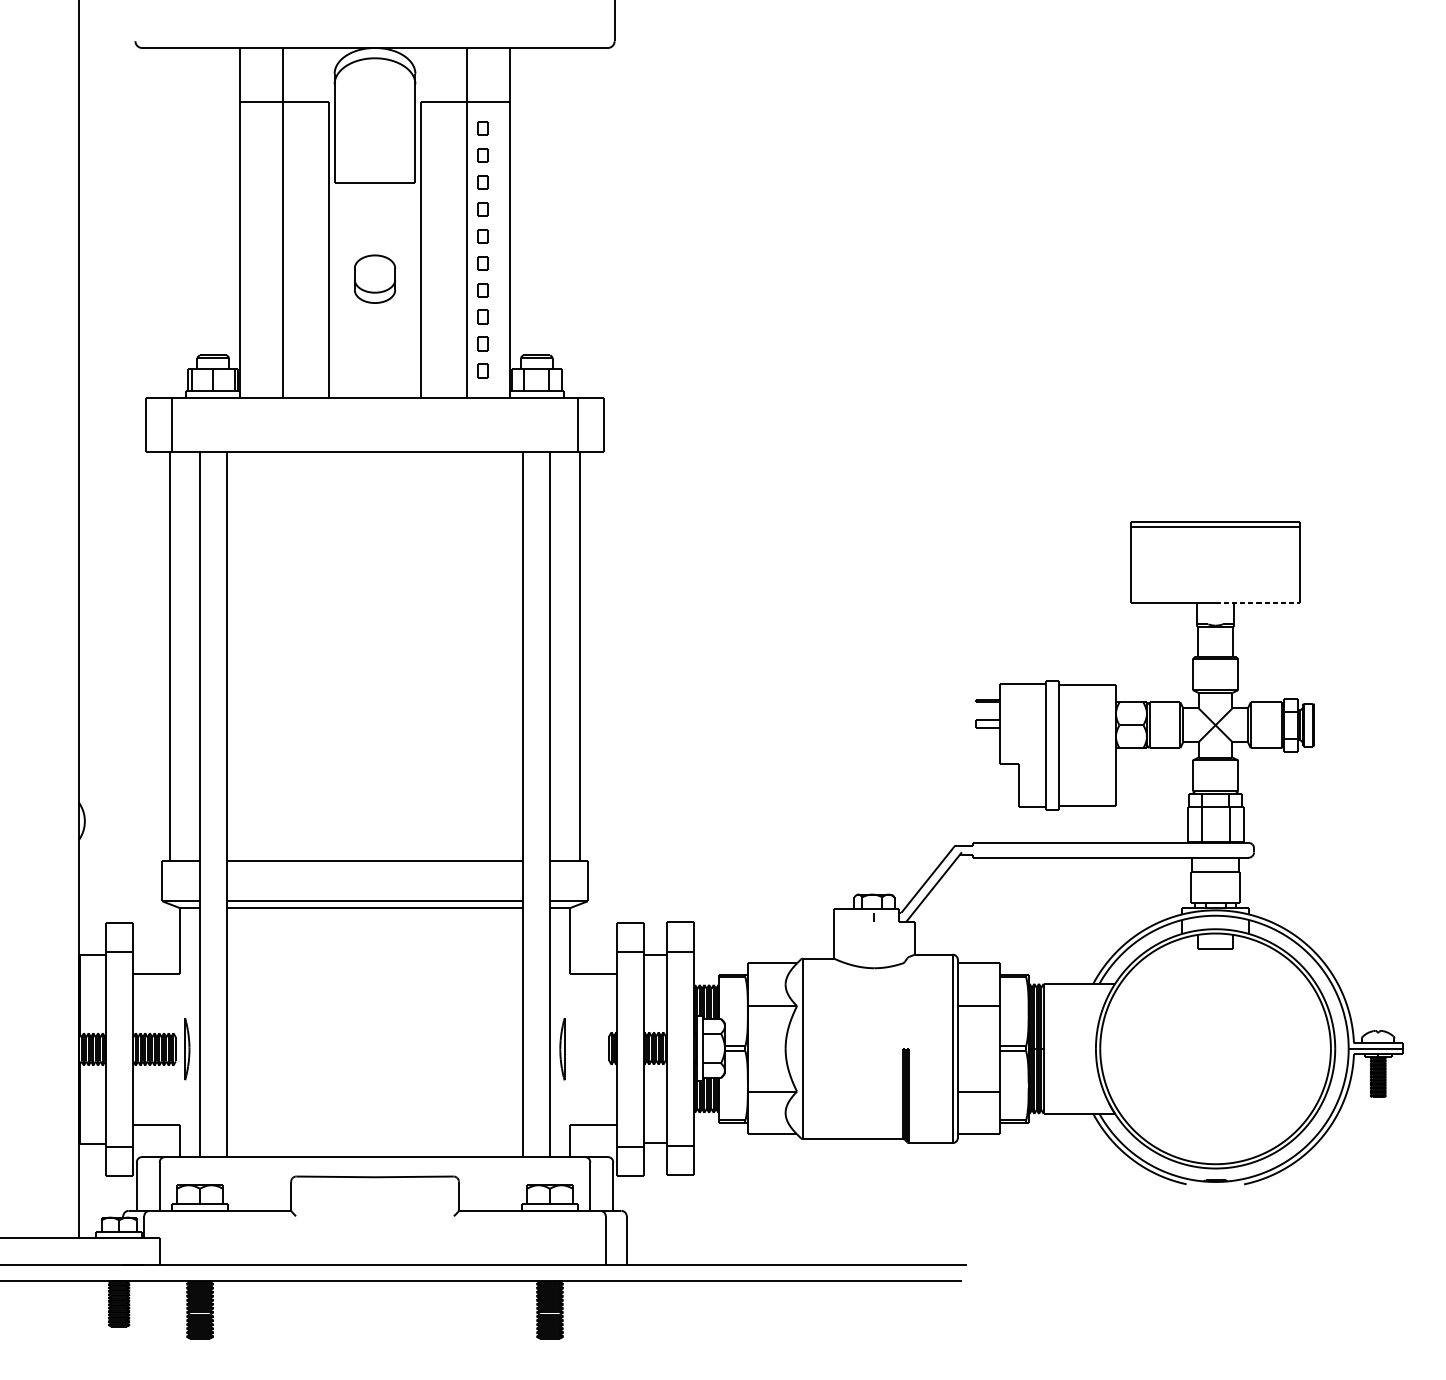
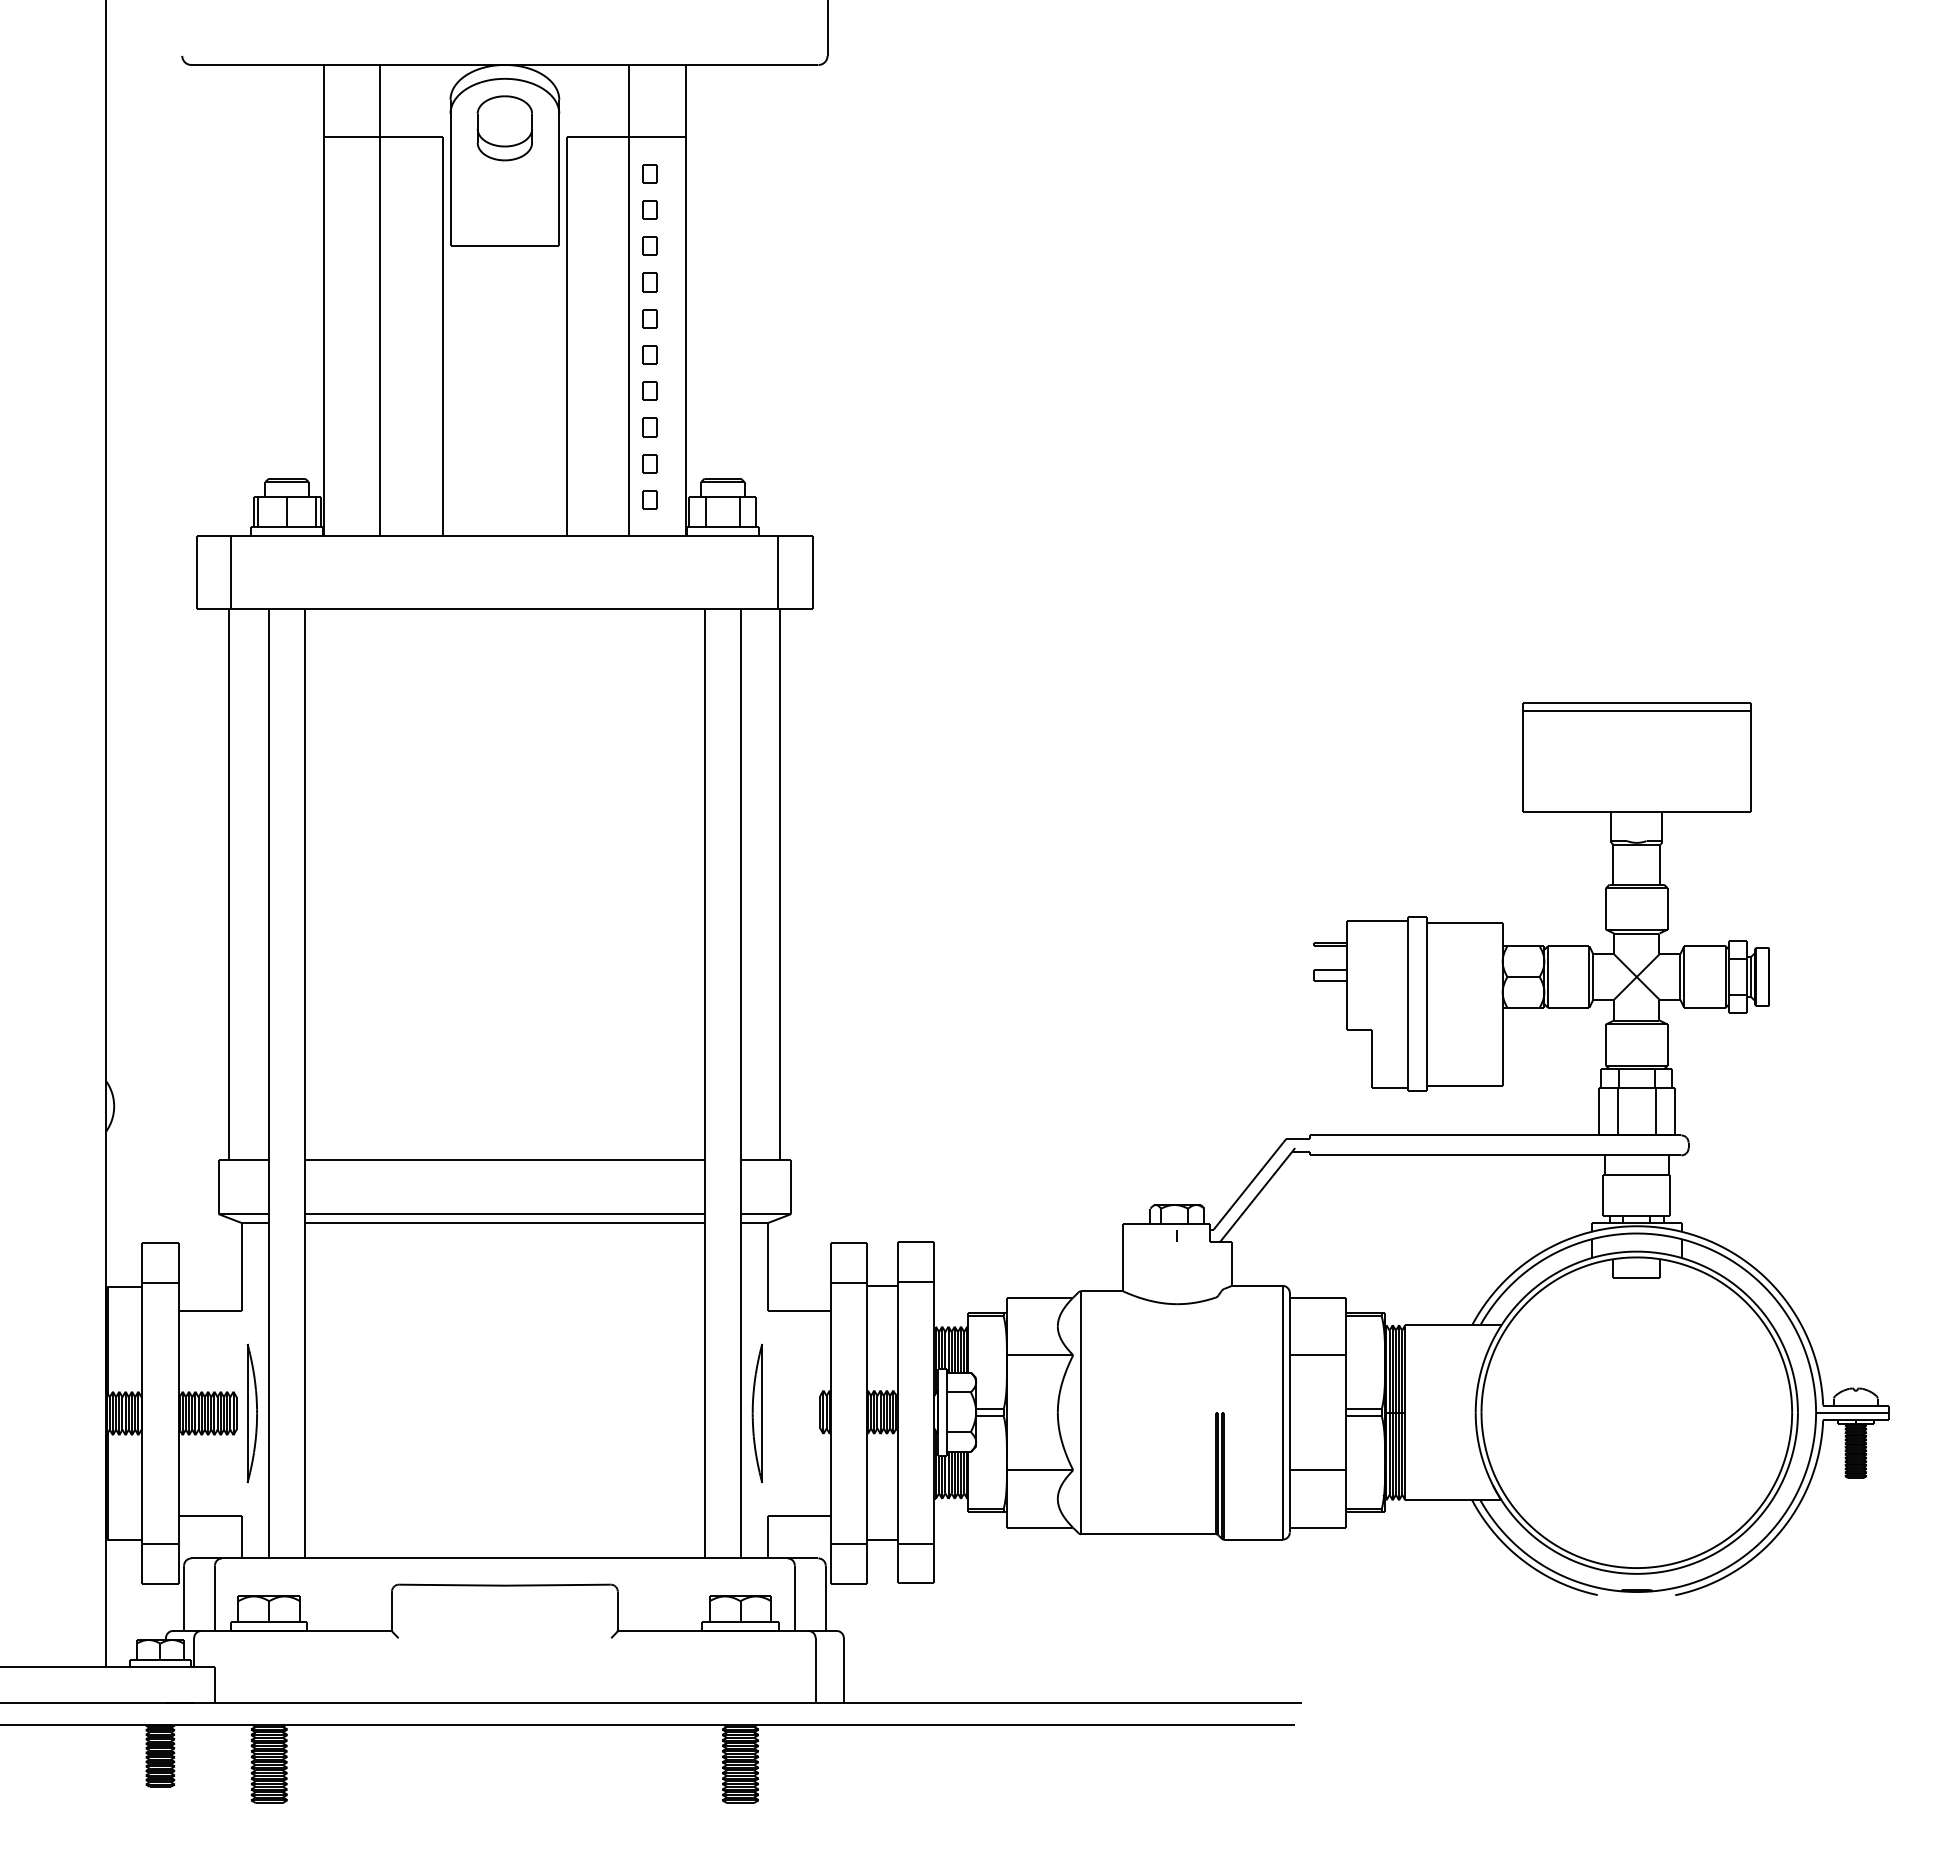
part: (374, 279) -> (504, 128), moved
line: (1258, 603) -> (1694, 812), dashed -> solid
part: (186, 1048) -> (251, 1412), size x1.67
part: (561, 1049) -> (756, 1413), size x1.67

